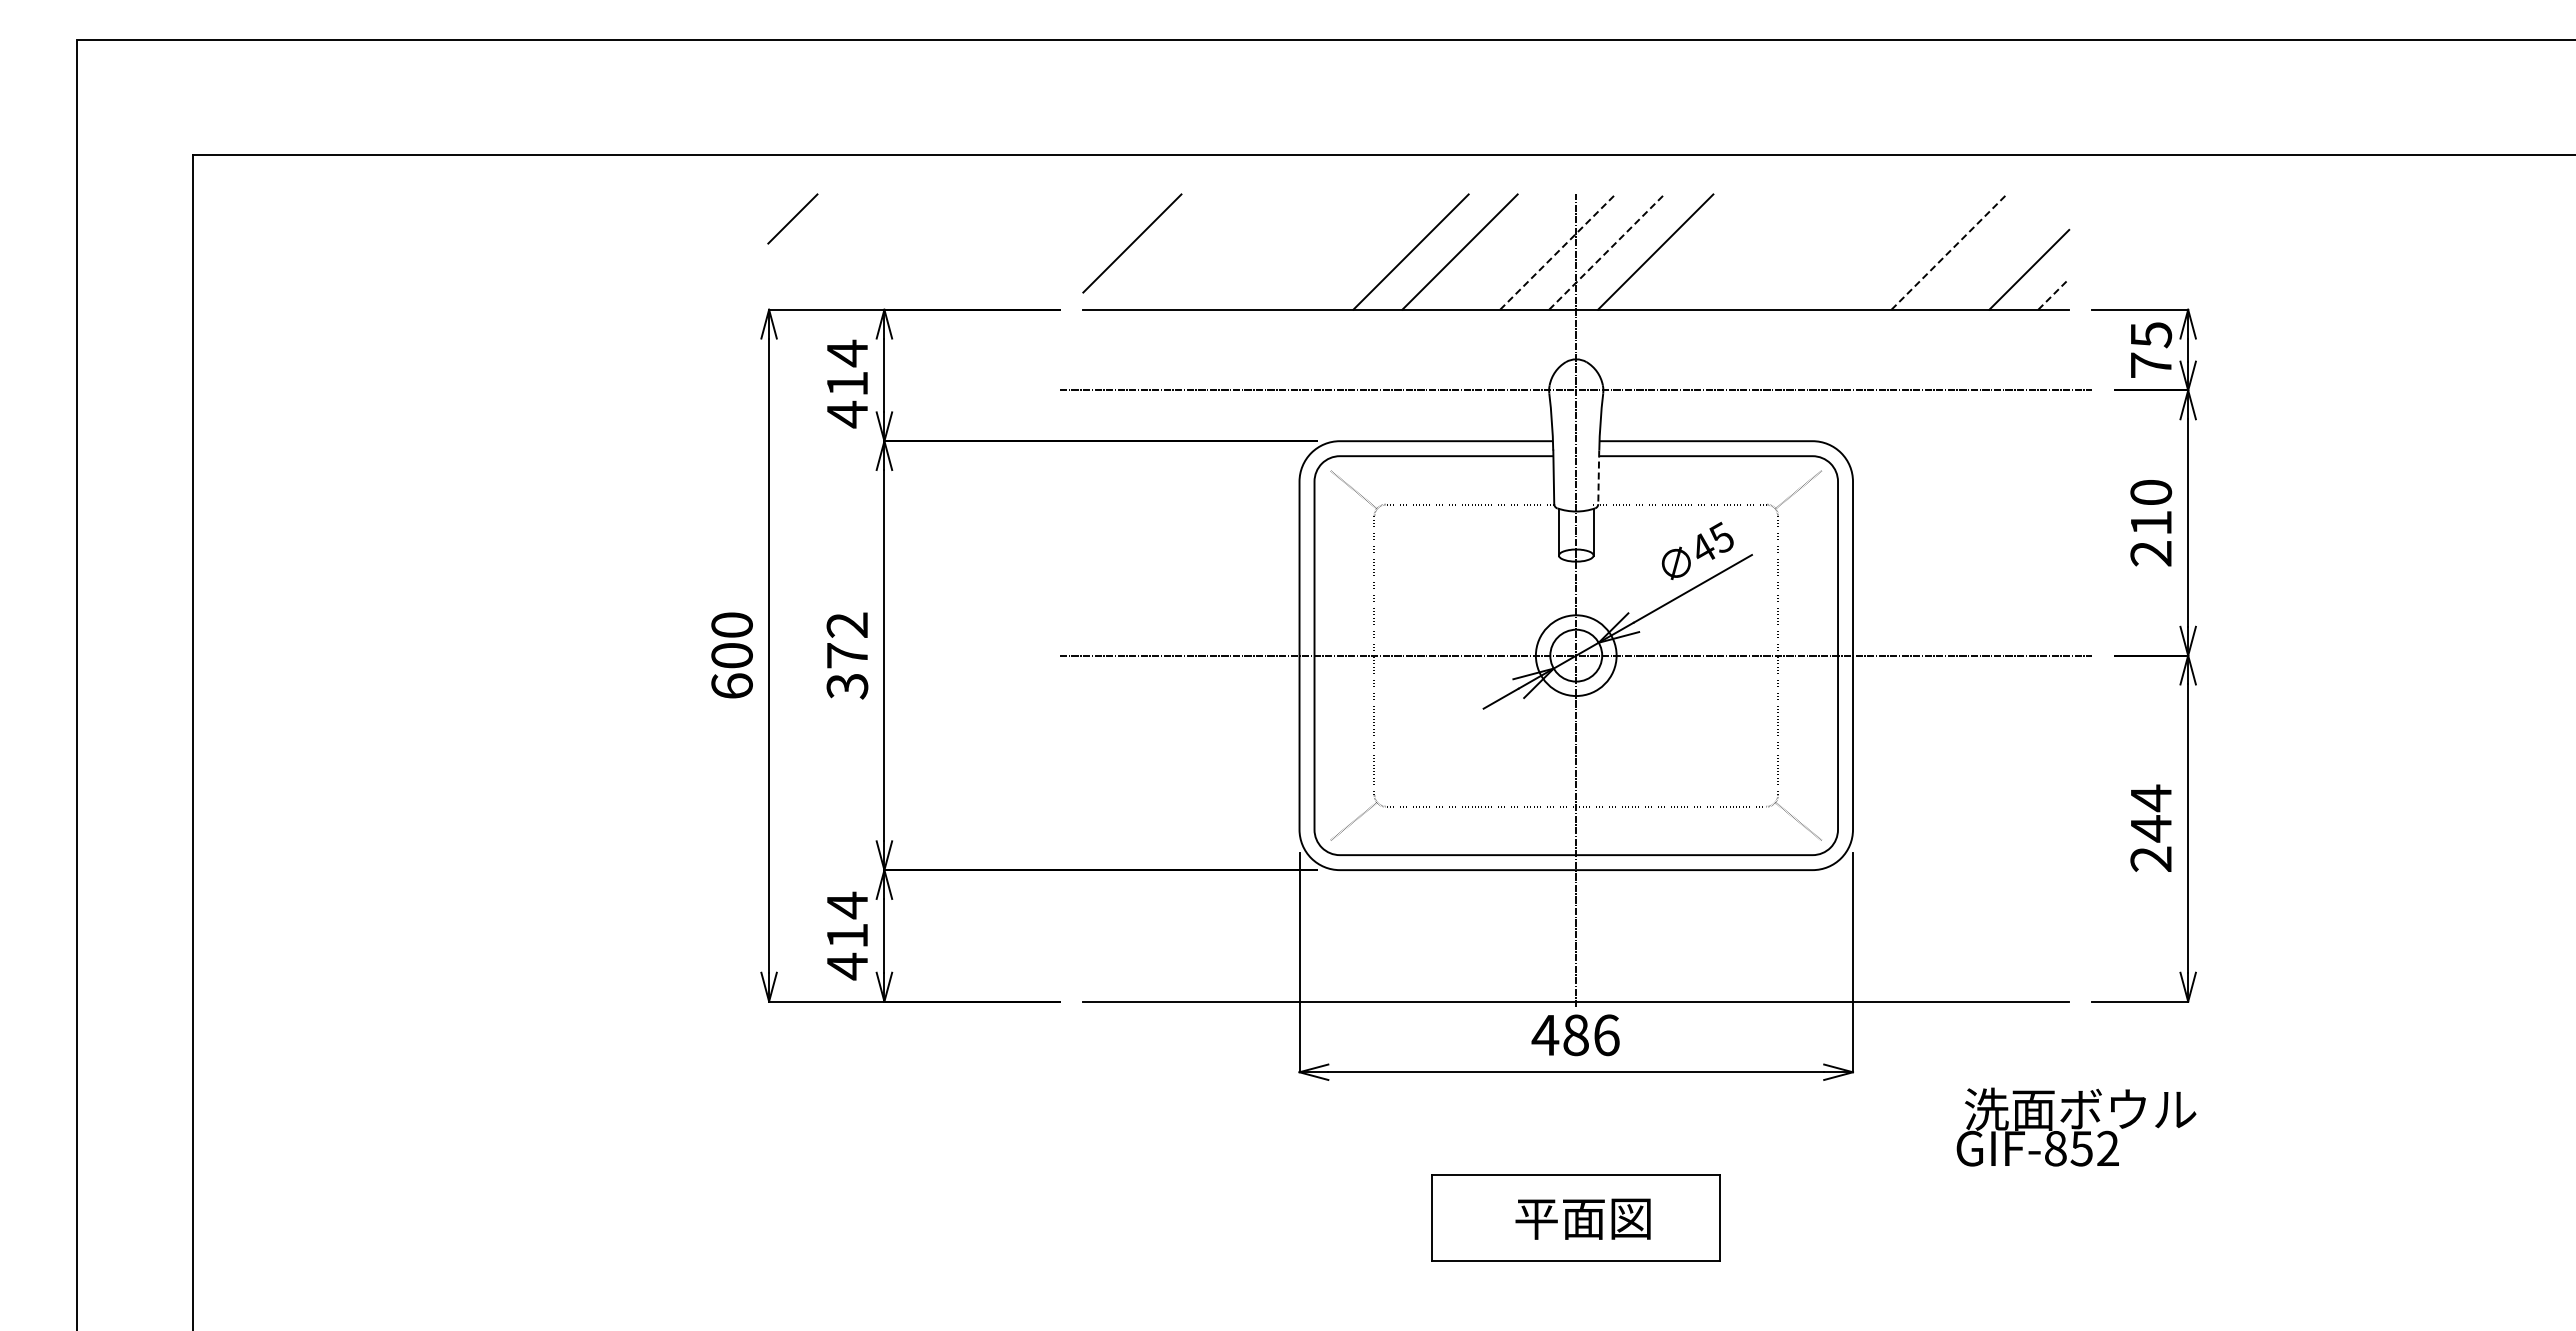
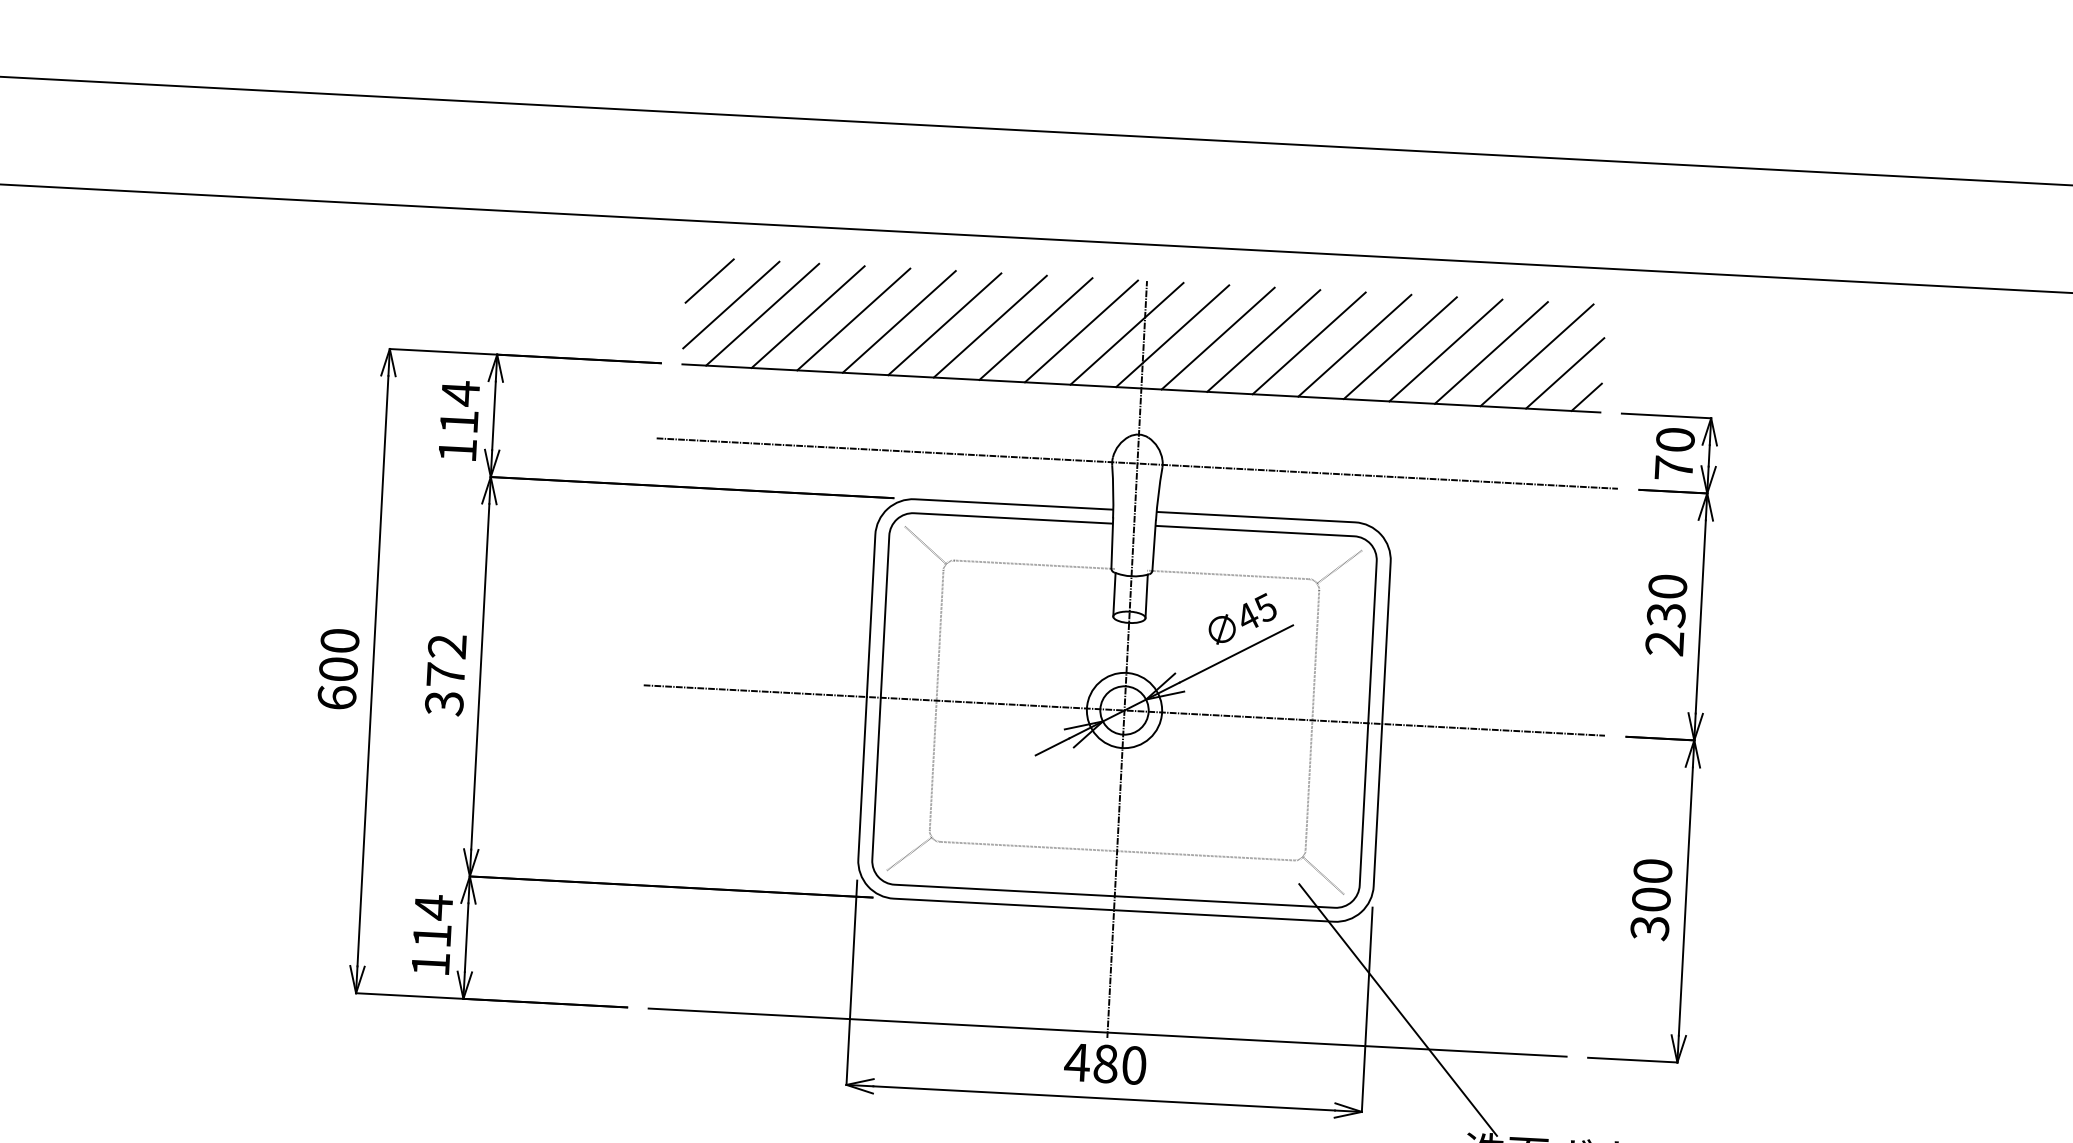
line: (792, 218) -> (709, 280), moved
line: (1166, 251) -> (762, 314), added
line: (1215, 251) -> (808, 316), added
line: (1264, 251) -> (853, 318), added
line: (1312, 251) -> (898, 321), added
line: (1361, 251) -> (944, 323), added
line: (1508, 251) -> (1081, 330), added
line: (1704, 251) -> (1263, 340), added
line: (1753, 251) -> (1309, 342), added
line: (1802, 251) -> (1354, 345), added
line: (1851, 251) -> (1400, 347), added
line: (1899, 251) -> (1445, 349), added
line: (1997, 251) -> (1536, 354), added
line: (1557, 252) -> (1126, 334), dashed -> solid
line: (1606, 252) -> (1172, 336), dashed -> solid
line: (1949, 252) -> (1491, 353), dashed -> solid
line: (2053, 294) -> (1586, 397), dashed -> solid
text: (2150, 335) -> (1674, 440), 75 -> 70
text: (847, 414) -> (457, 450), 414 -> 114
line: (1598, 477) -> (1153, 545), dashed -> solid
text: (2151, 523) -> (1666, 615), 210 -> 230
text: (2151, 828) -> (1651, 899), 244 -> 300
line: (1886, 960) -> (1398, 1009), added
text: (847, 966) -> (430, 964), 414 -> 114
text: (1606, 1035) -> (1134, 1065), 486 -> 480

